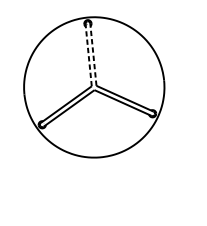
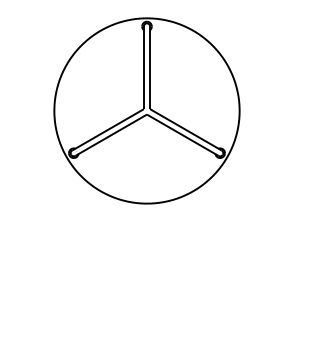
line: (88, 54) -> (143, 67), dashed -> solid
line: (93, 54) -> (150, 67), dashed -> solid

